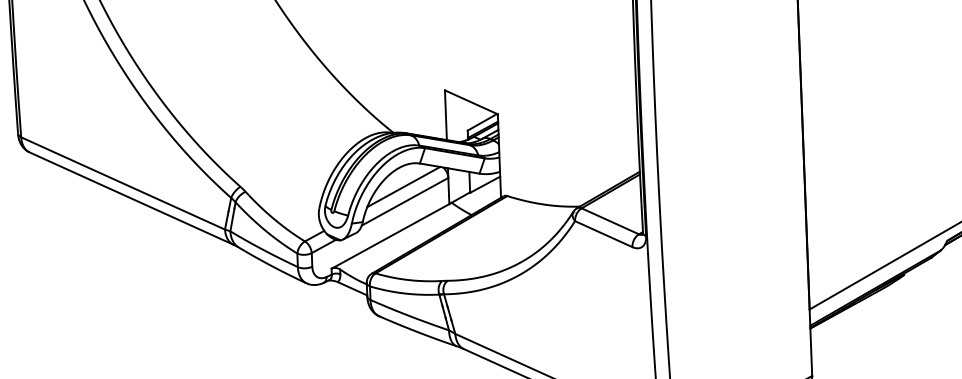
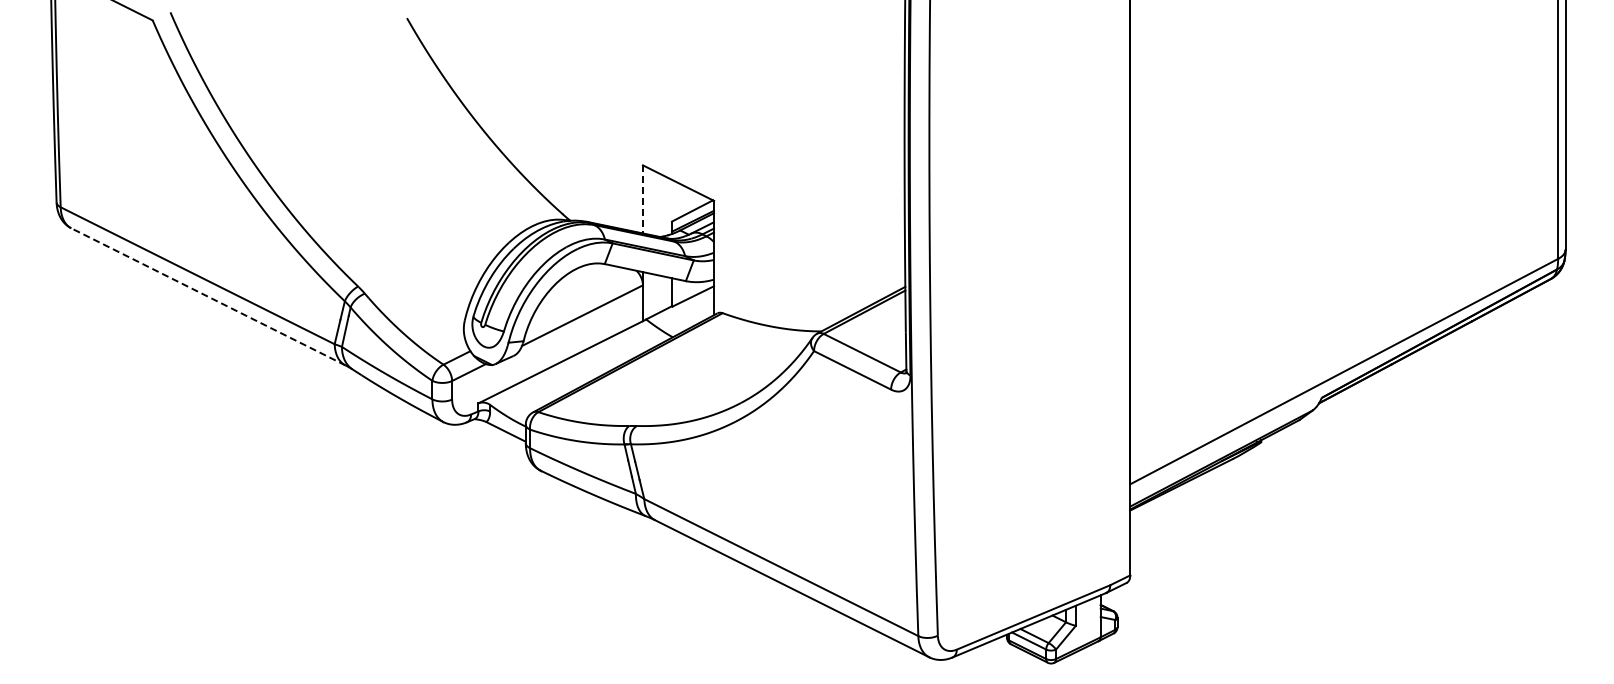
line: (445, 115) -> (642, 199), solid -> dashed
line: (403, 187) -> (581, 295), removed
line: (131, 198) -> (208, 296), solid -> dashed

